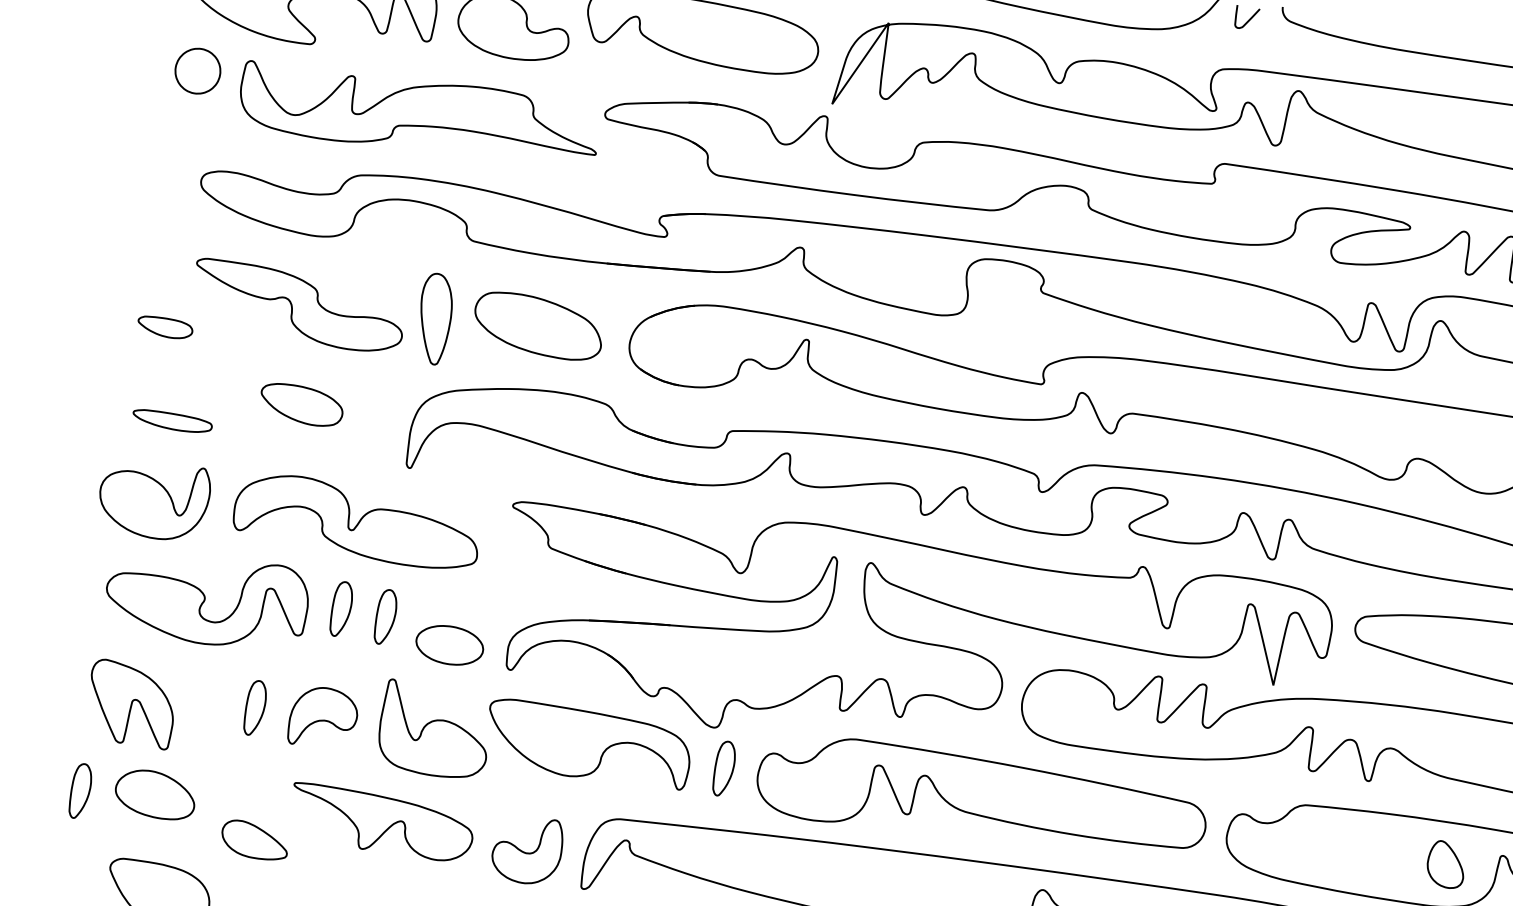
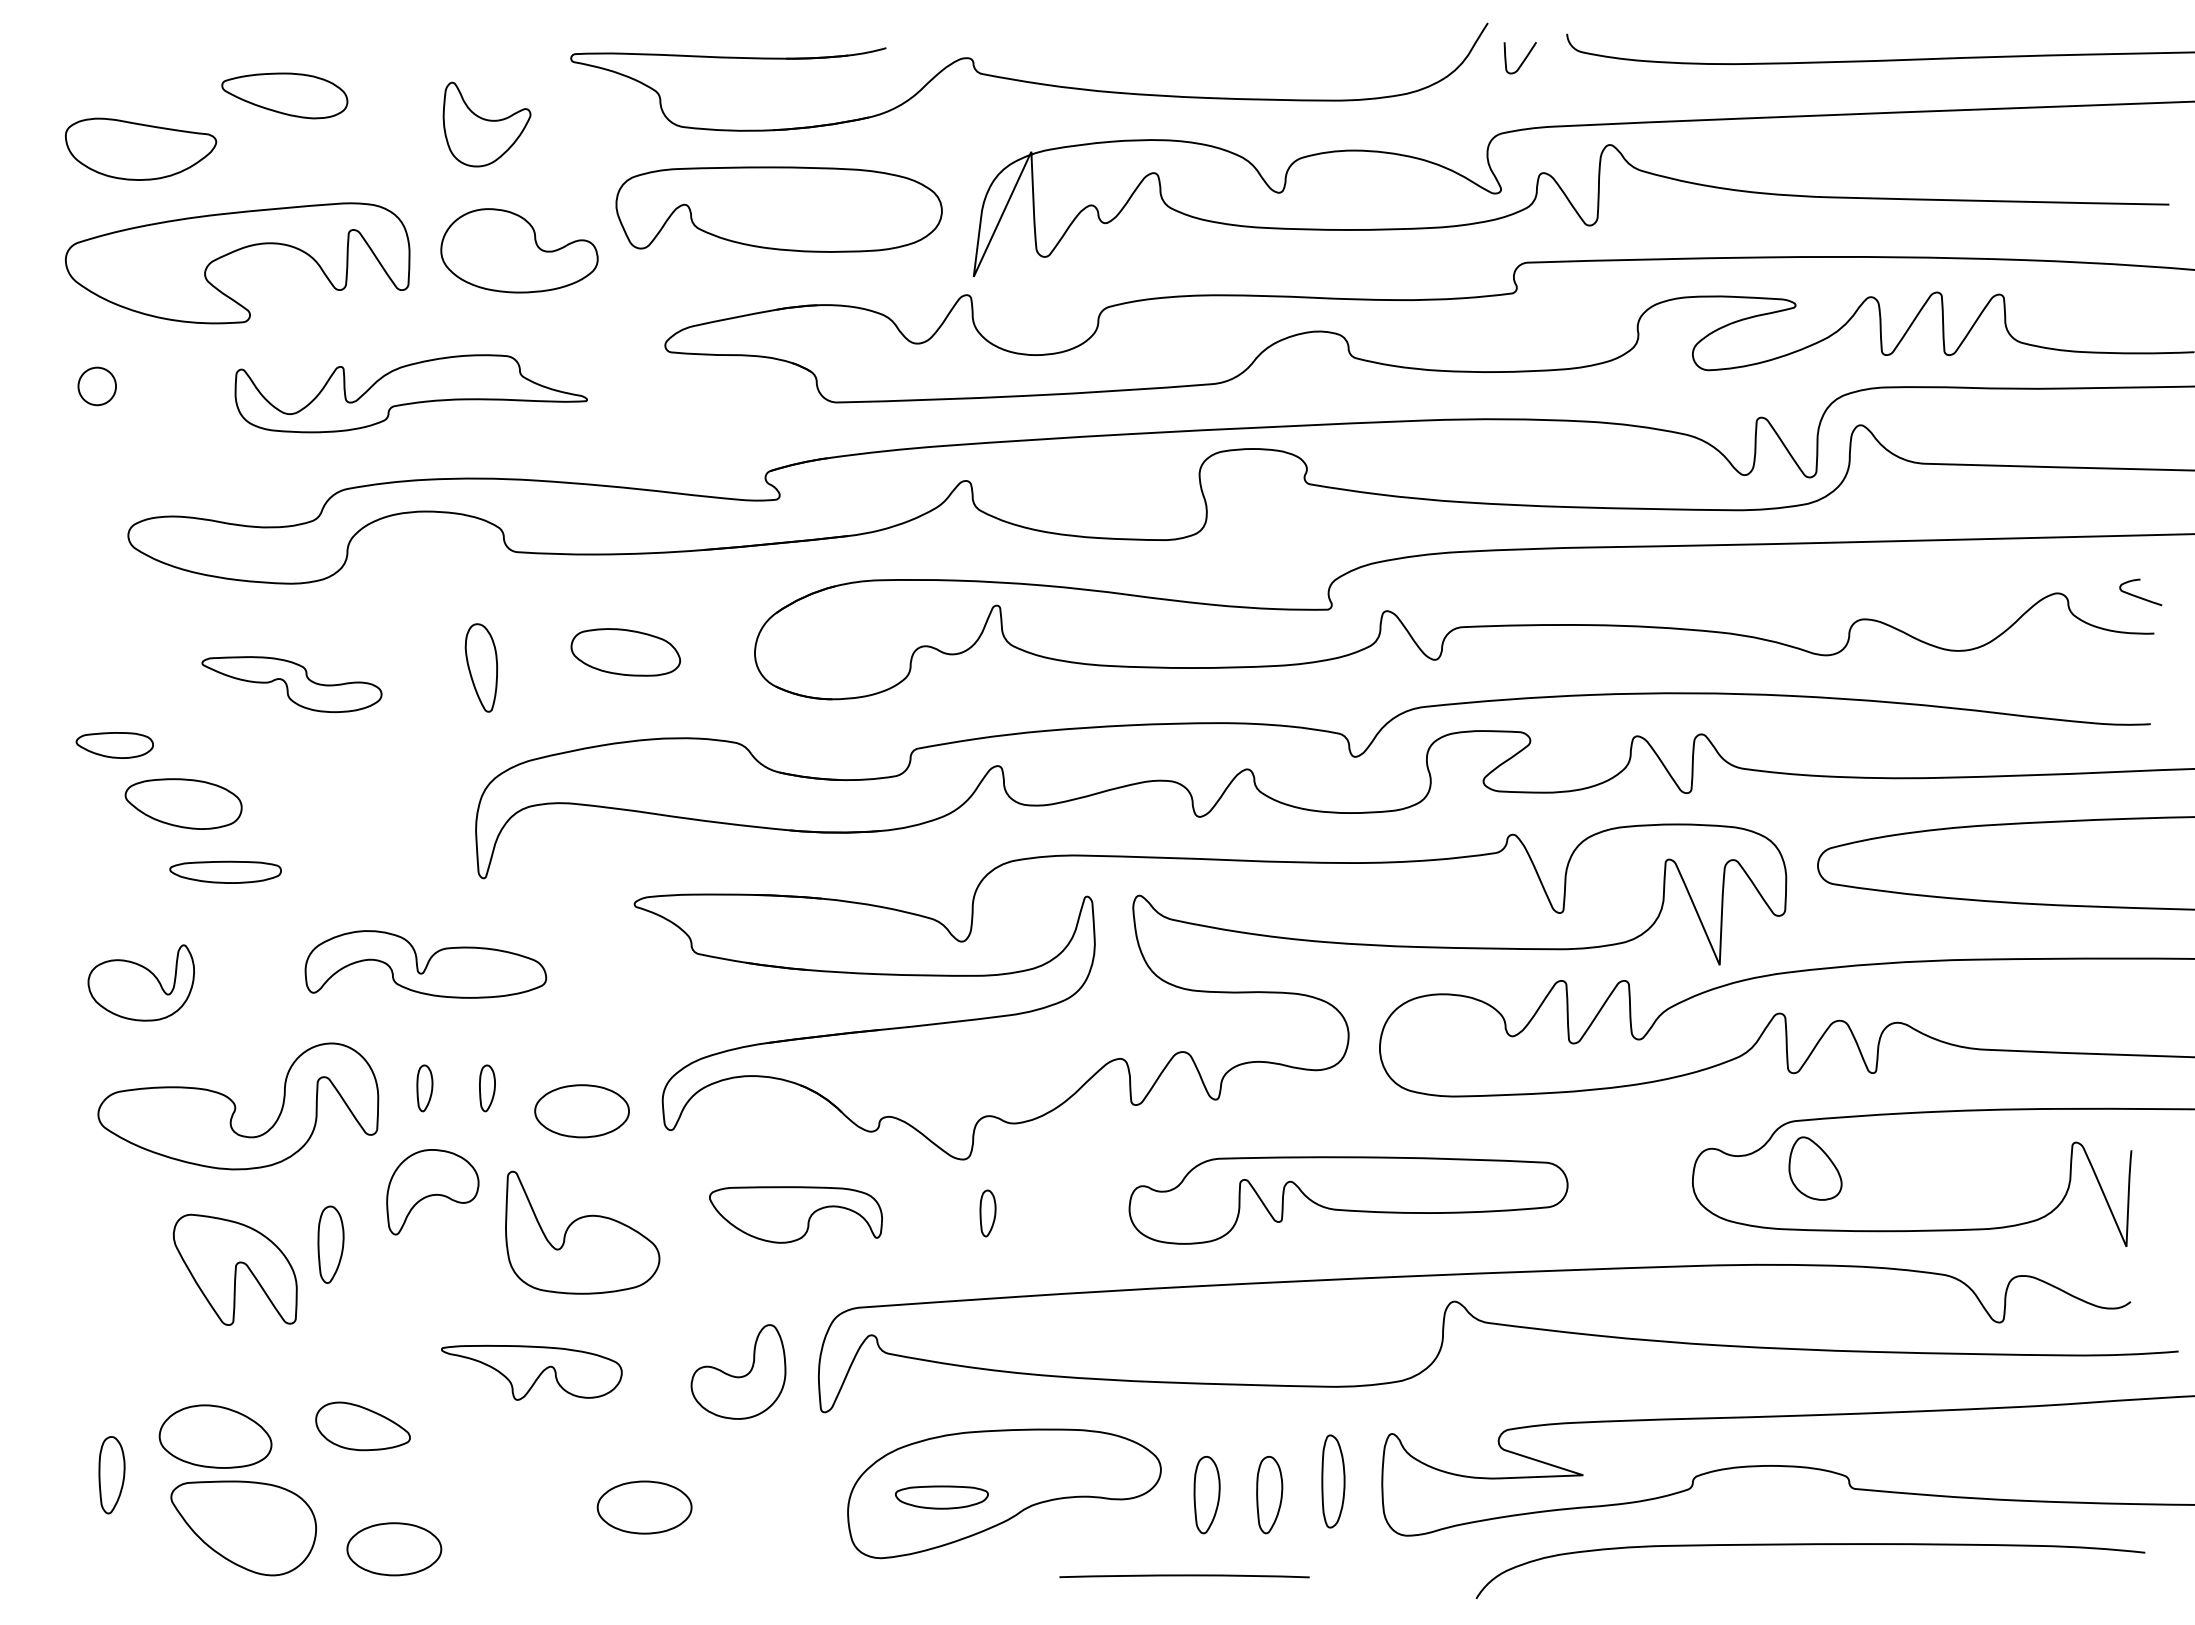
part: (198, 71) -> (97, 386), size x0.6
part: (419, 115) -> (411, 393), size x0.7
part: (297, 306) -> (291, 684), size x0.6
part: (434, 318) -> (481, 667), size x0.7
part: (538, 326) -> (625, 652), size x0.6
part: (301, 404) -> (183, 803), moved
part: (172, 420) -> (225, 871), moved
part: (154, 498) -> (141, 982), size x0.7
part: (357, 521) -> (425, 964), size x0.7
part: (341, 609) -> (424, 1088), size x0.6
part: (385, 617) -> (487, 1088), size x0.6
part: (130, 704) -> (234, 1269), moved
part: (323, 718) -> (432, 1192), moved
part: (587, 745) -> (795, 1214), size x0.6
part: (723, 768) -> (987, 1213), size x0.6
part: (80, 791) -> (111, 1475), moved
part: (155, 794) -> (215, 1436), moved
part: (980, 805) -> (1348, 1200), size x0.7
part: (381, 823) -> (531, 1372), size x0.7
part: (1446, 864) -> (1815, 1168), moved

